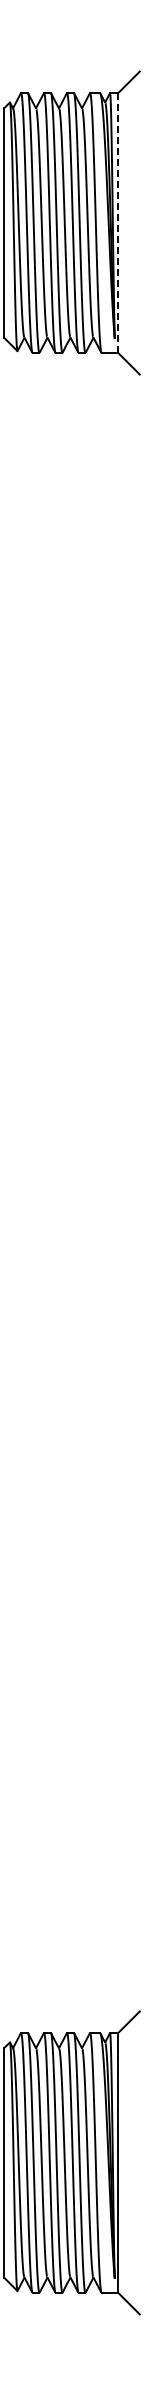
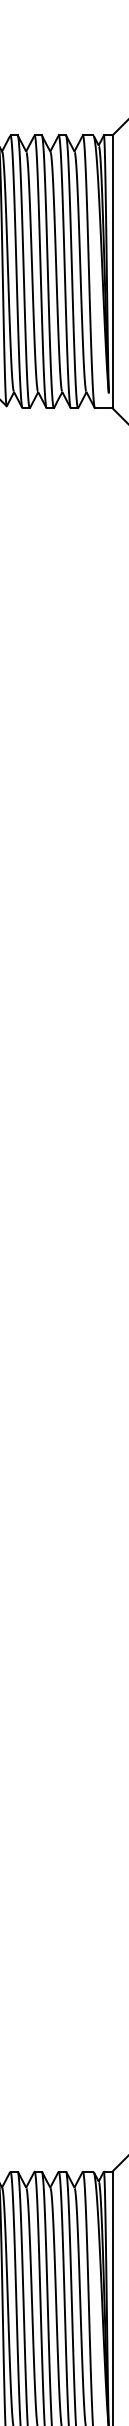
line: (118, 223) -> (112, 272), dashed -> solid

